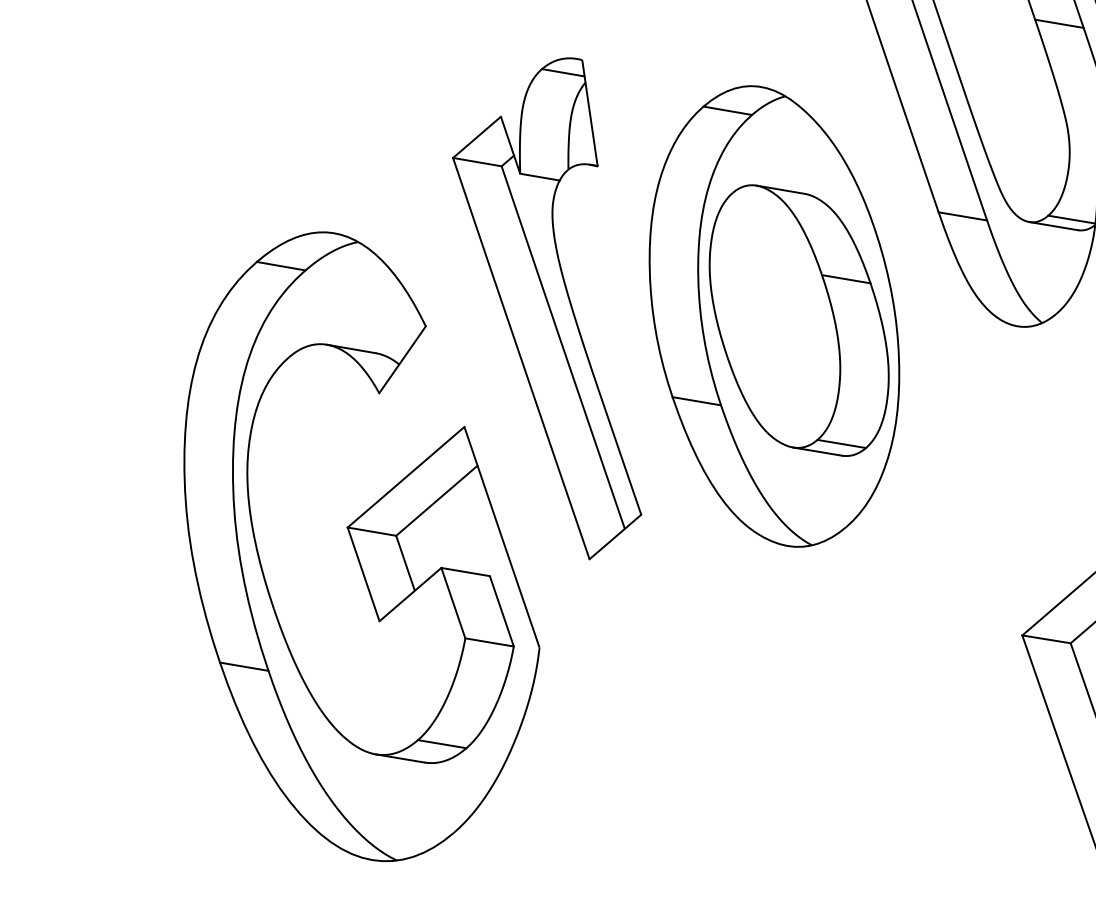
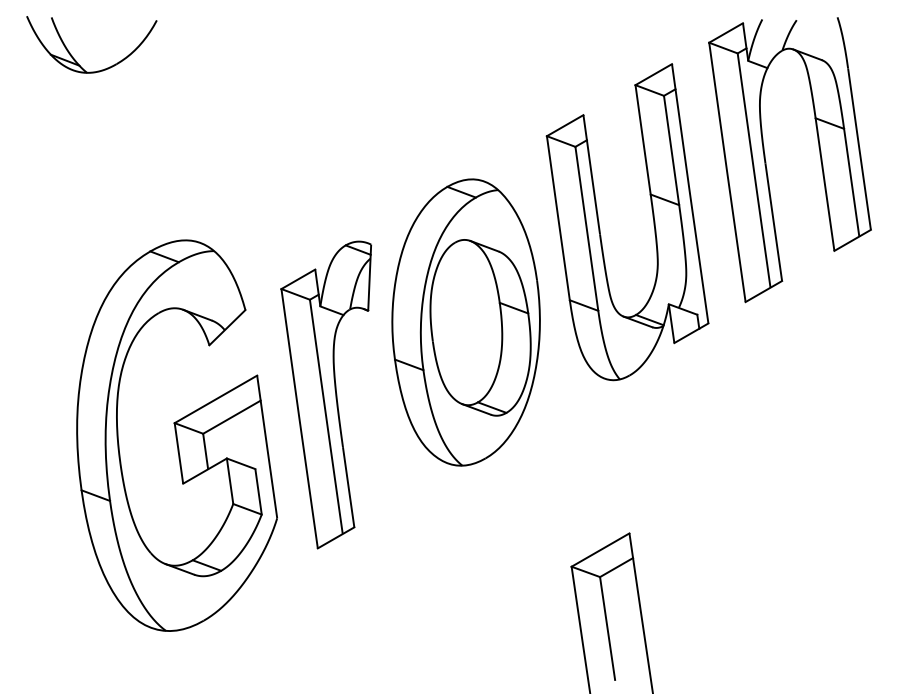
part: (555, 312) -> (325, 394), moved
part: (773, 316) -> (465, 322), moved

